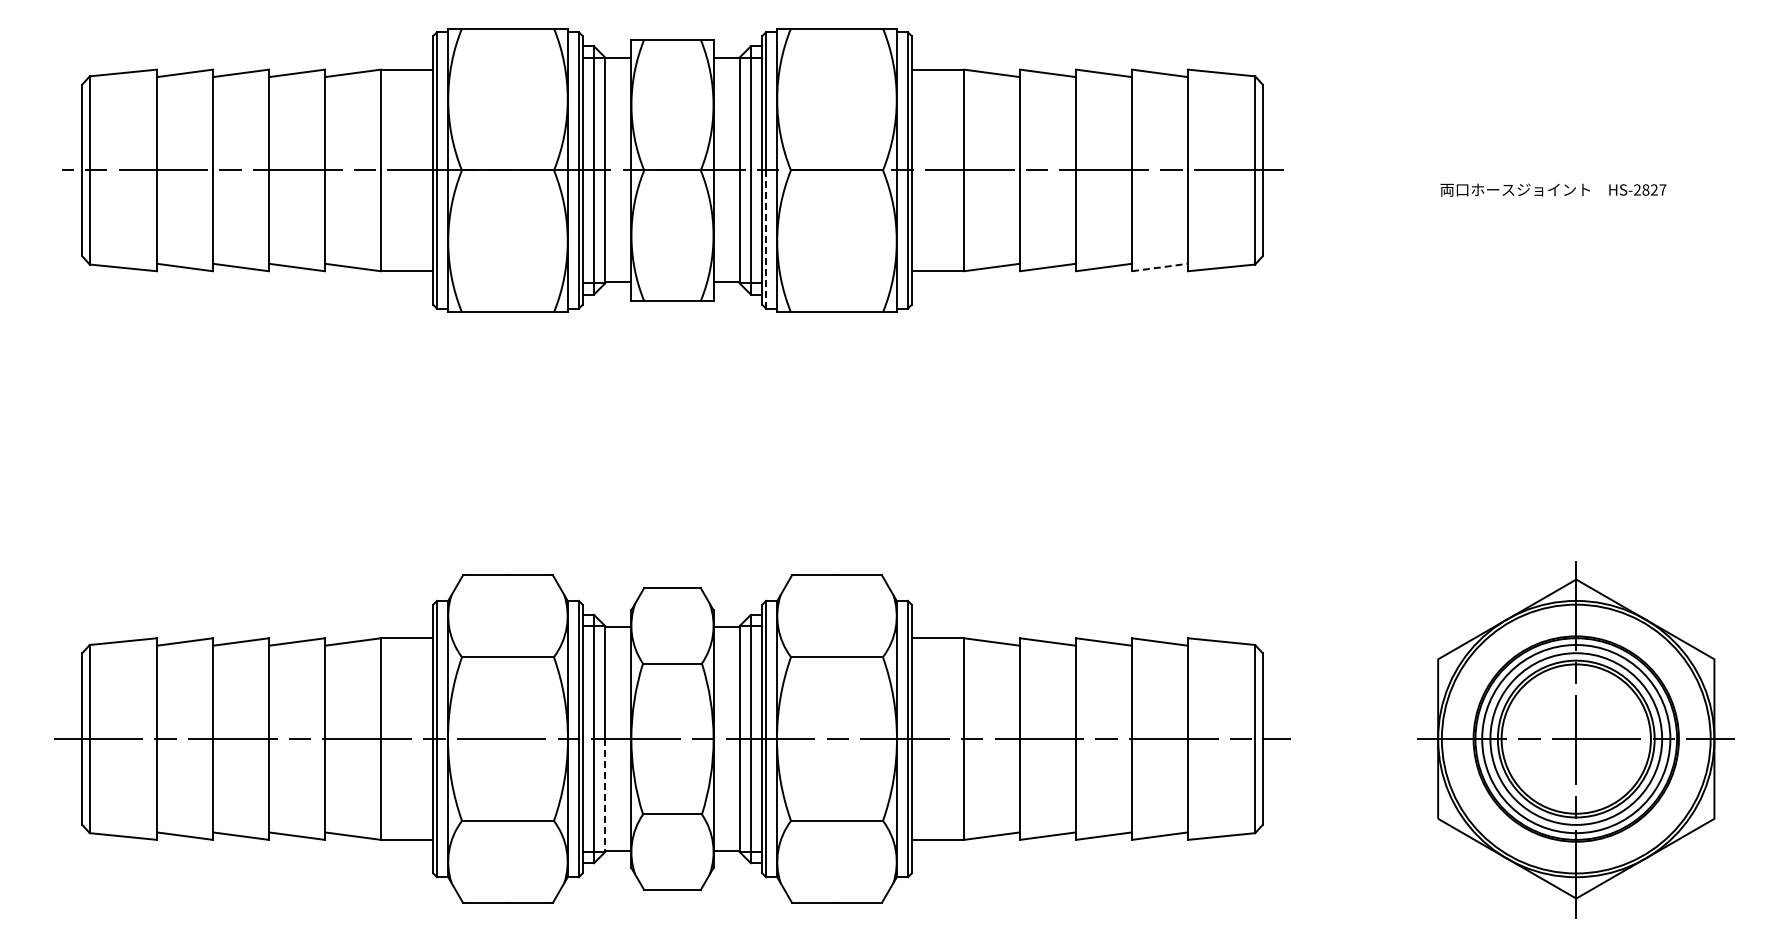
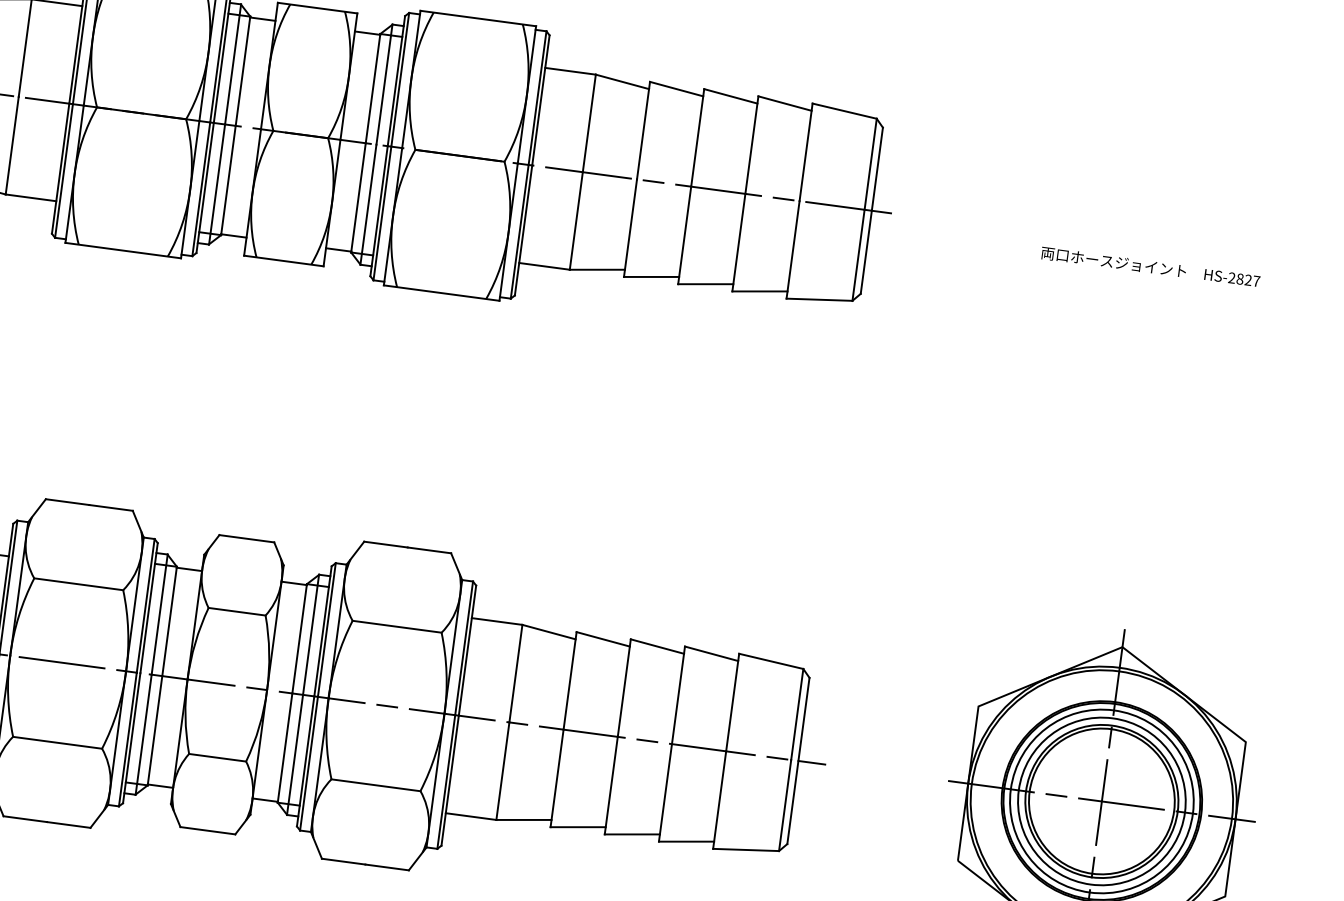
line: (766, 239) -> (382, 213), dashed -> solid
line: (1160, 267) -> (760, 291), dashed -> solid
line: (605, 796) -> (155, 731), dashed -> solid

